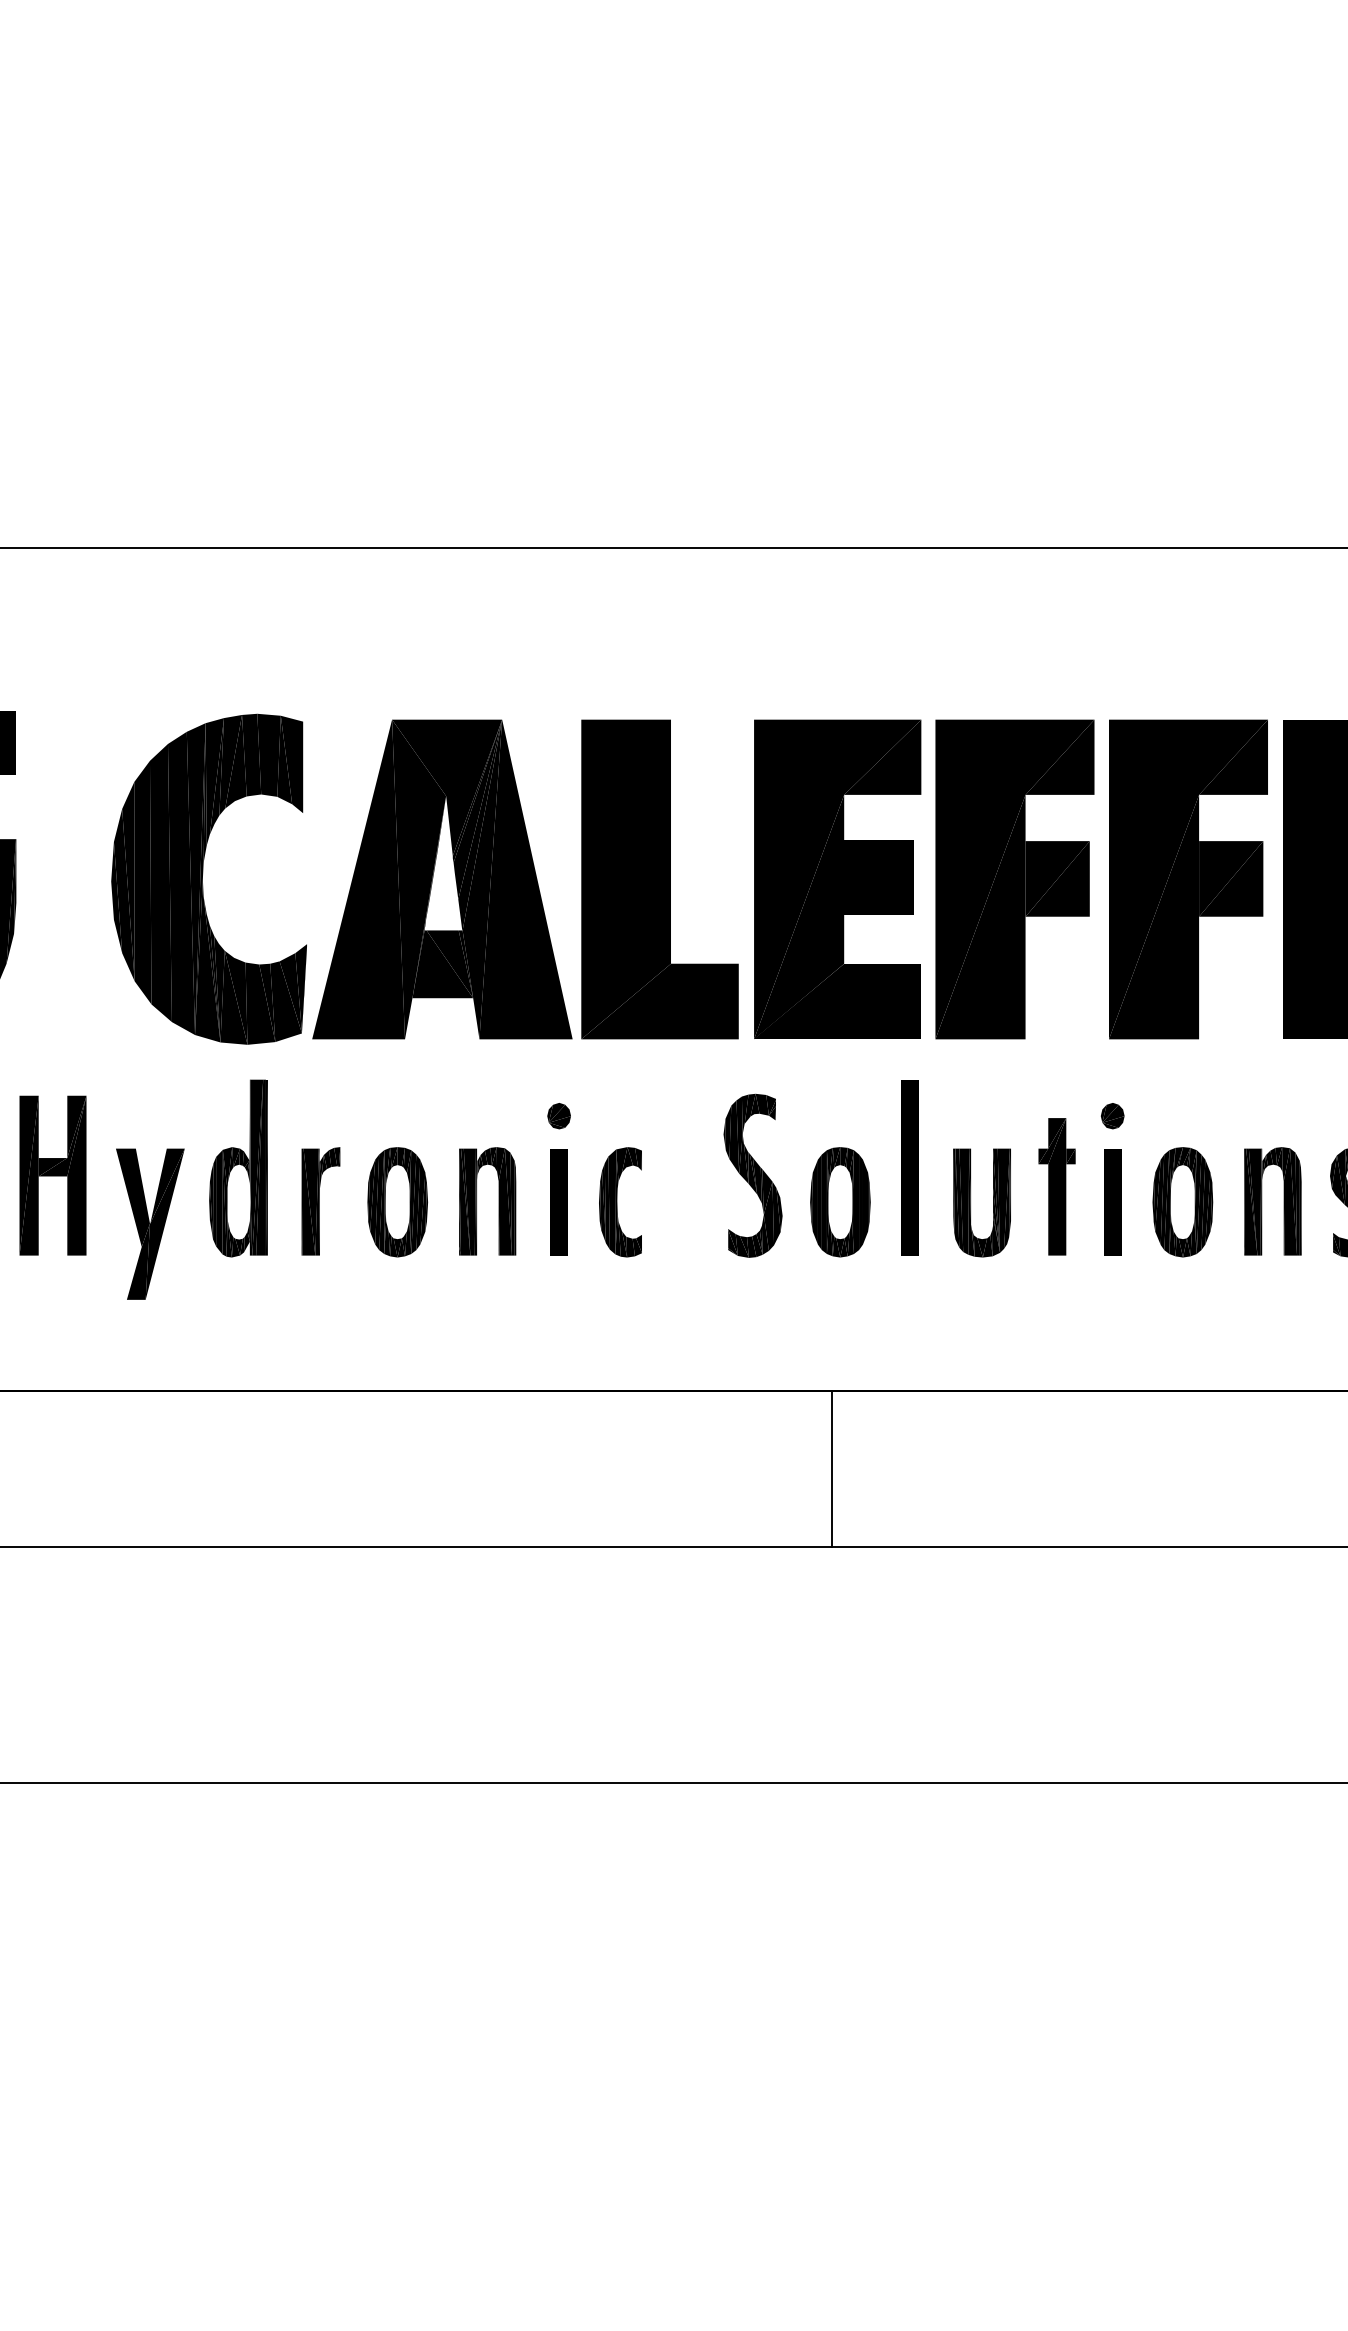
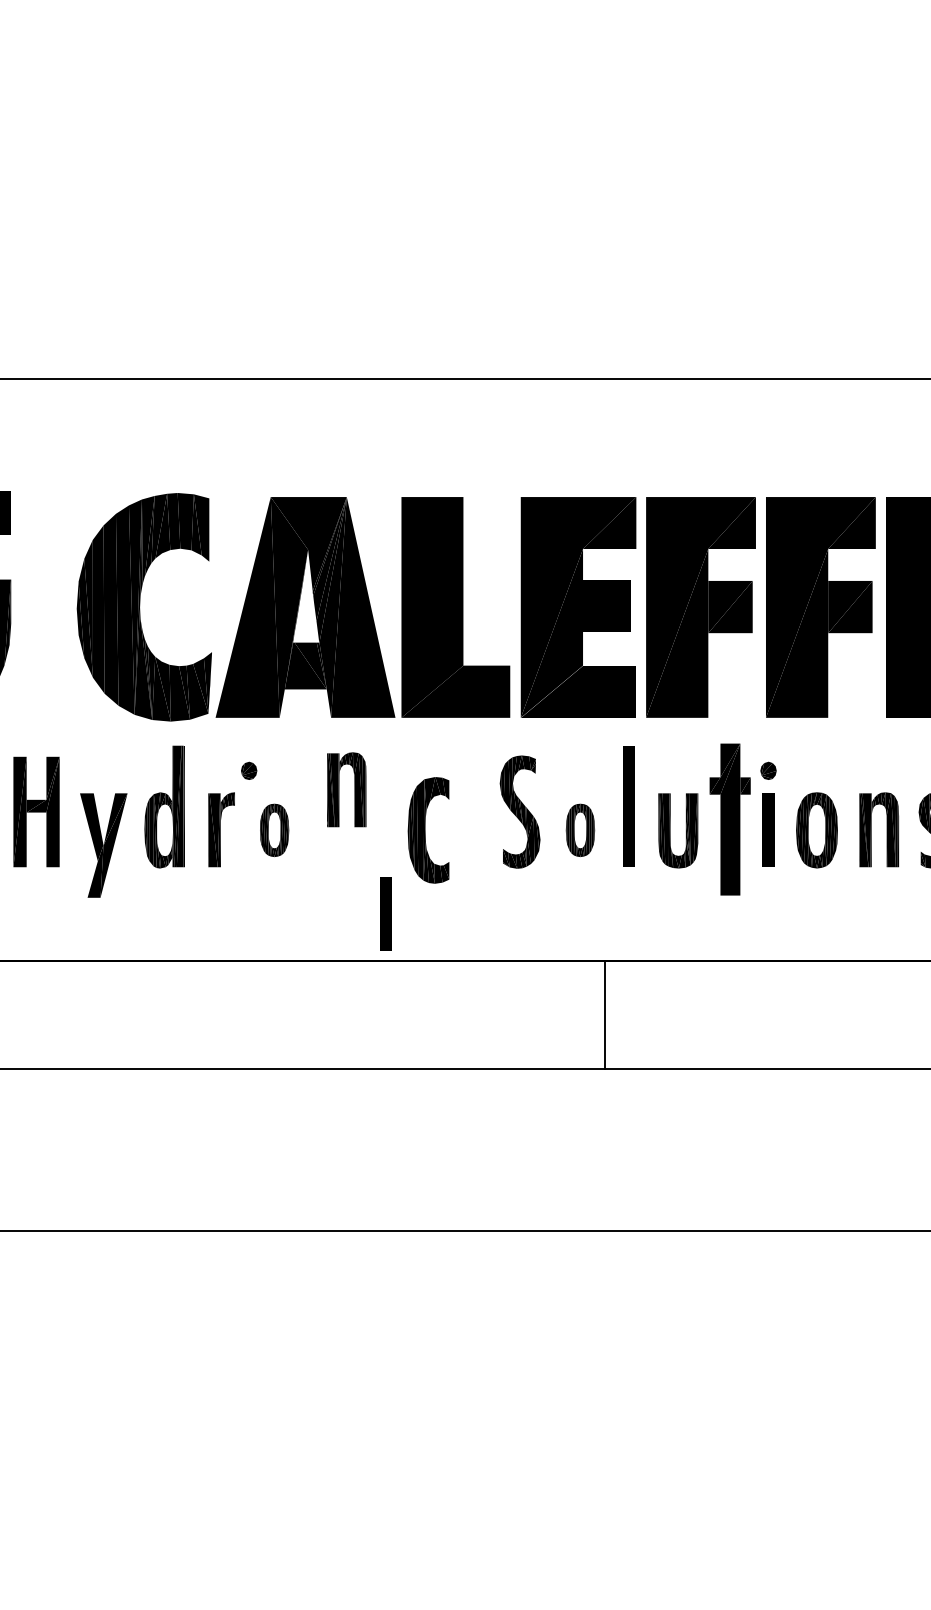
part: (559, 1115) -> (249, 770), moved
part: (1056, 1186) -> (729, 819), size x1.6
part: (477, 1200) -> (339, 789), moved
part: (558, 1200) -> (385, 913), moved
part: (397, 1202) -> (274, 830), size x0.7
part: (620, 1202) -> (428, 830), size x1.4
part: (840, 1202) -> (580, 830), size x0.7
line: (831, 1468) -> (604, 1014), moved

